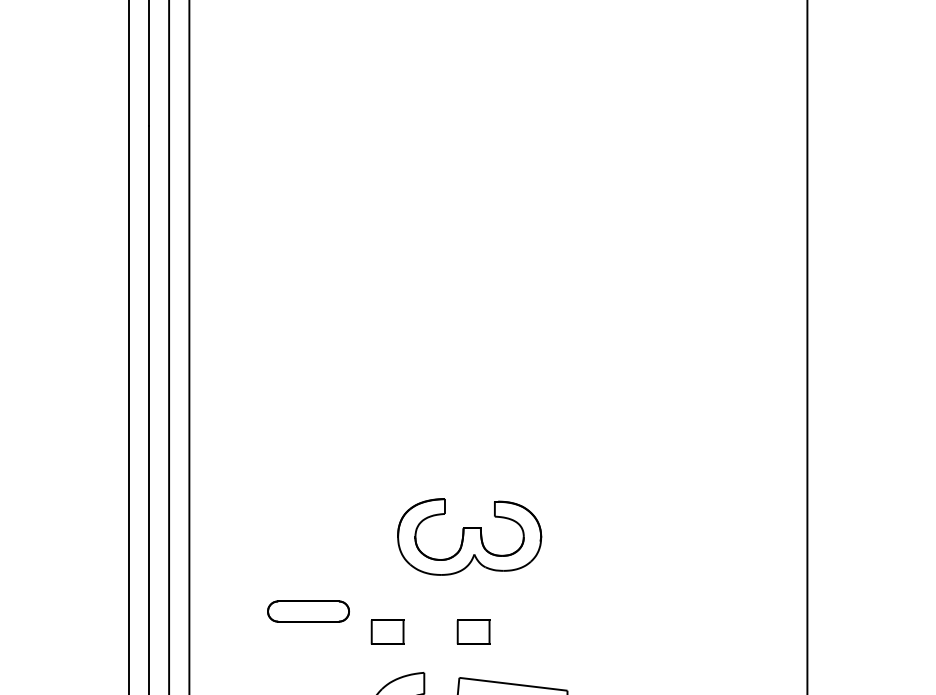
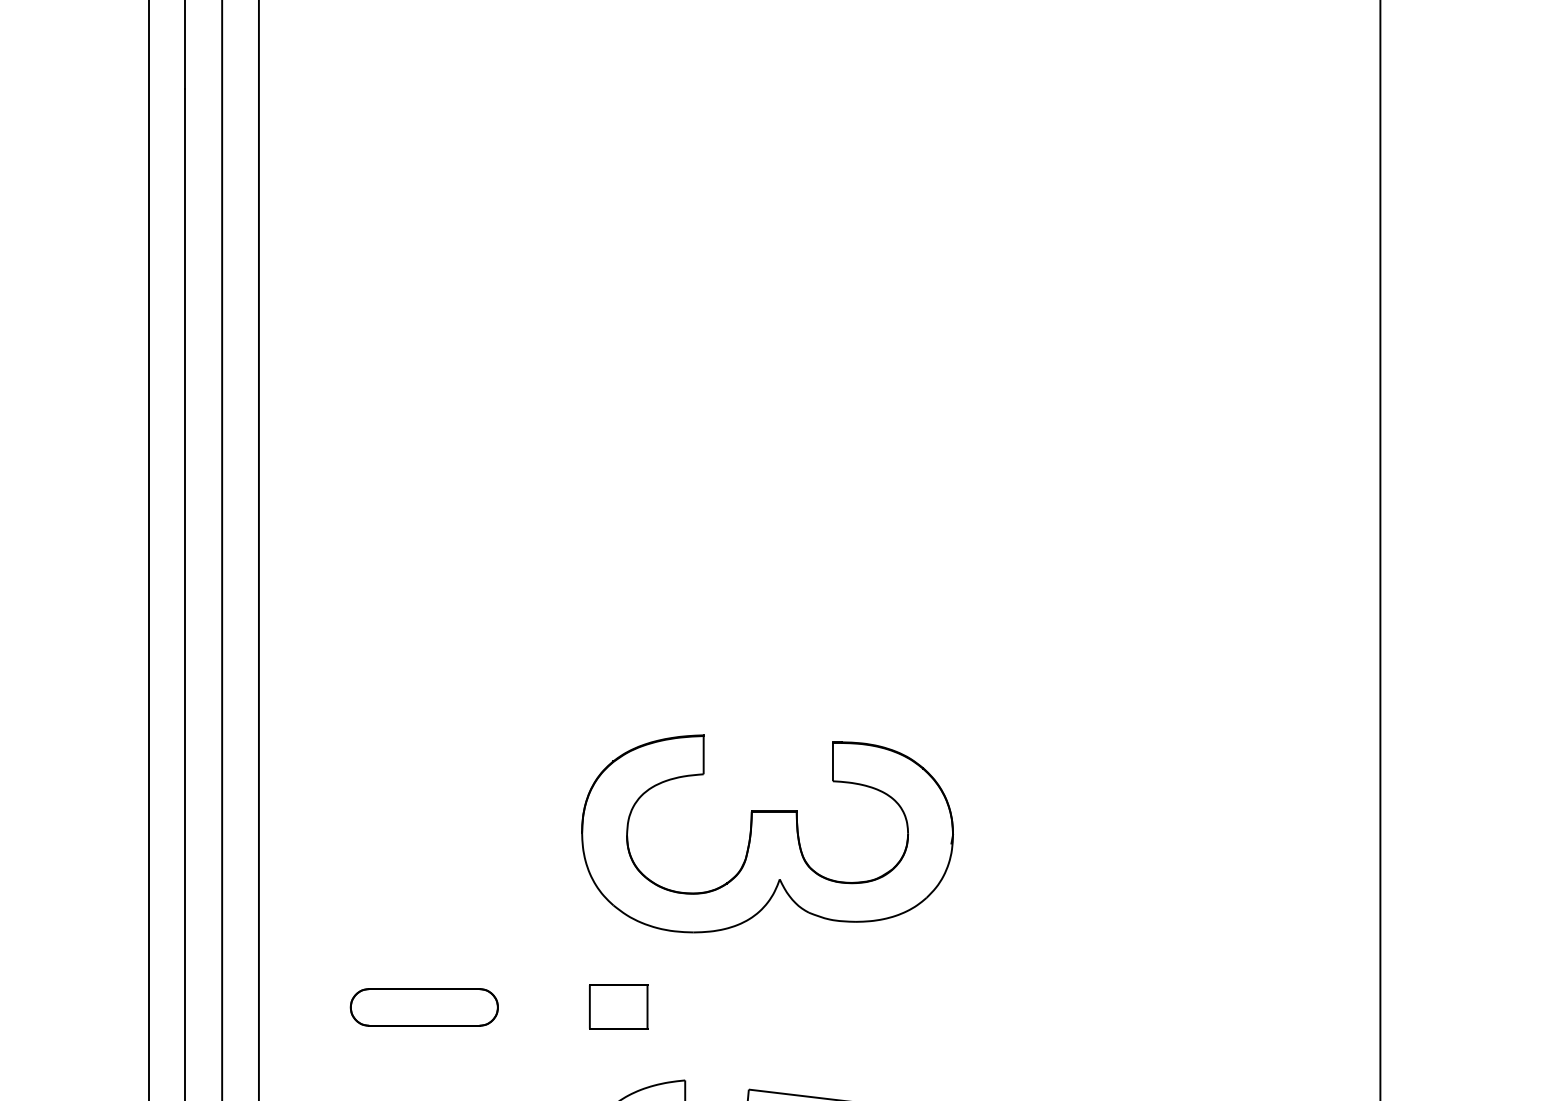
part: (469, 536) -> (767, 833), size x1.43
part: (308, 611) -> (424, 1007), moved
part: (473, 631) -> (774, 1005), removed

